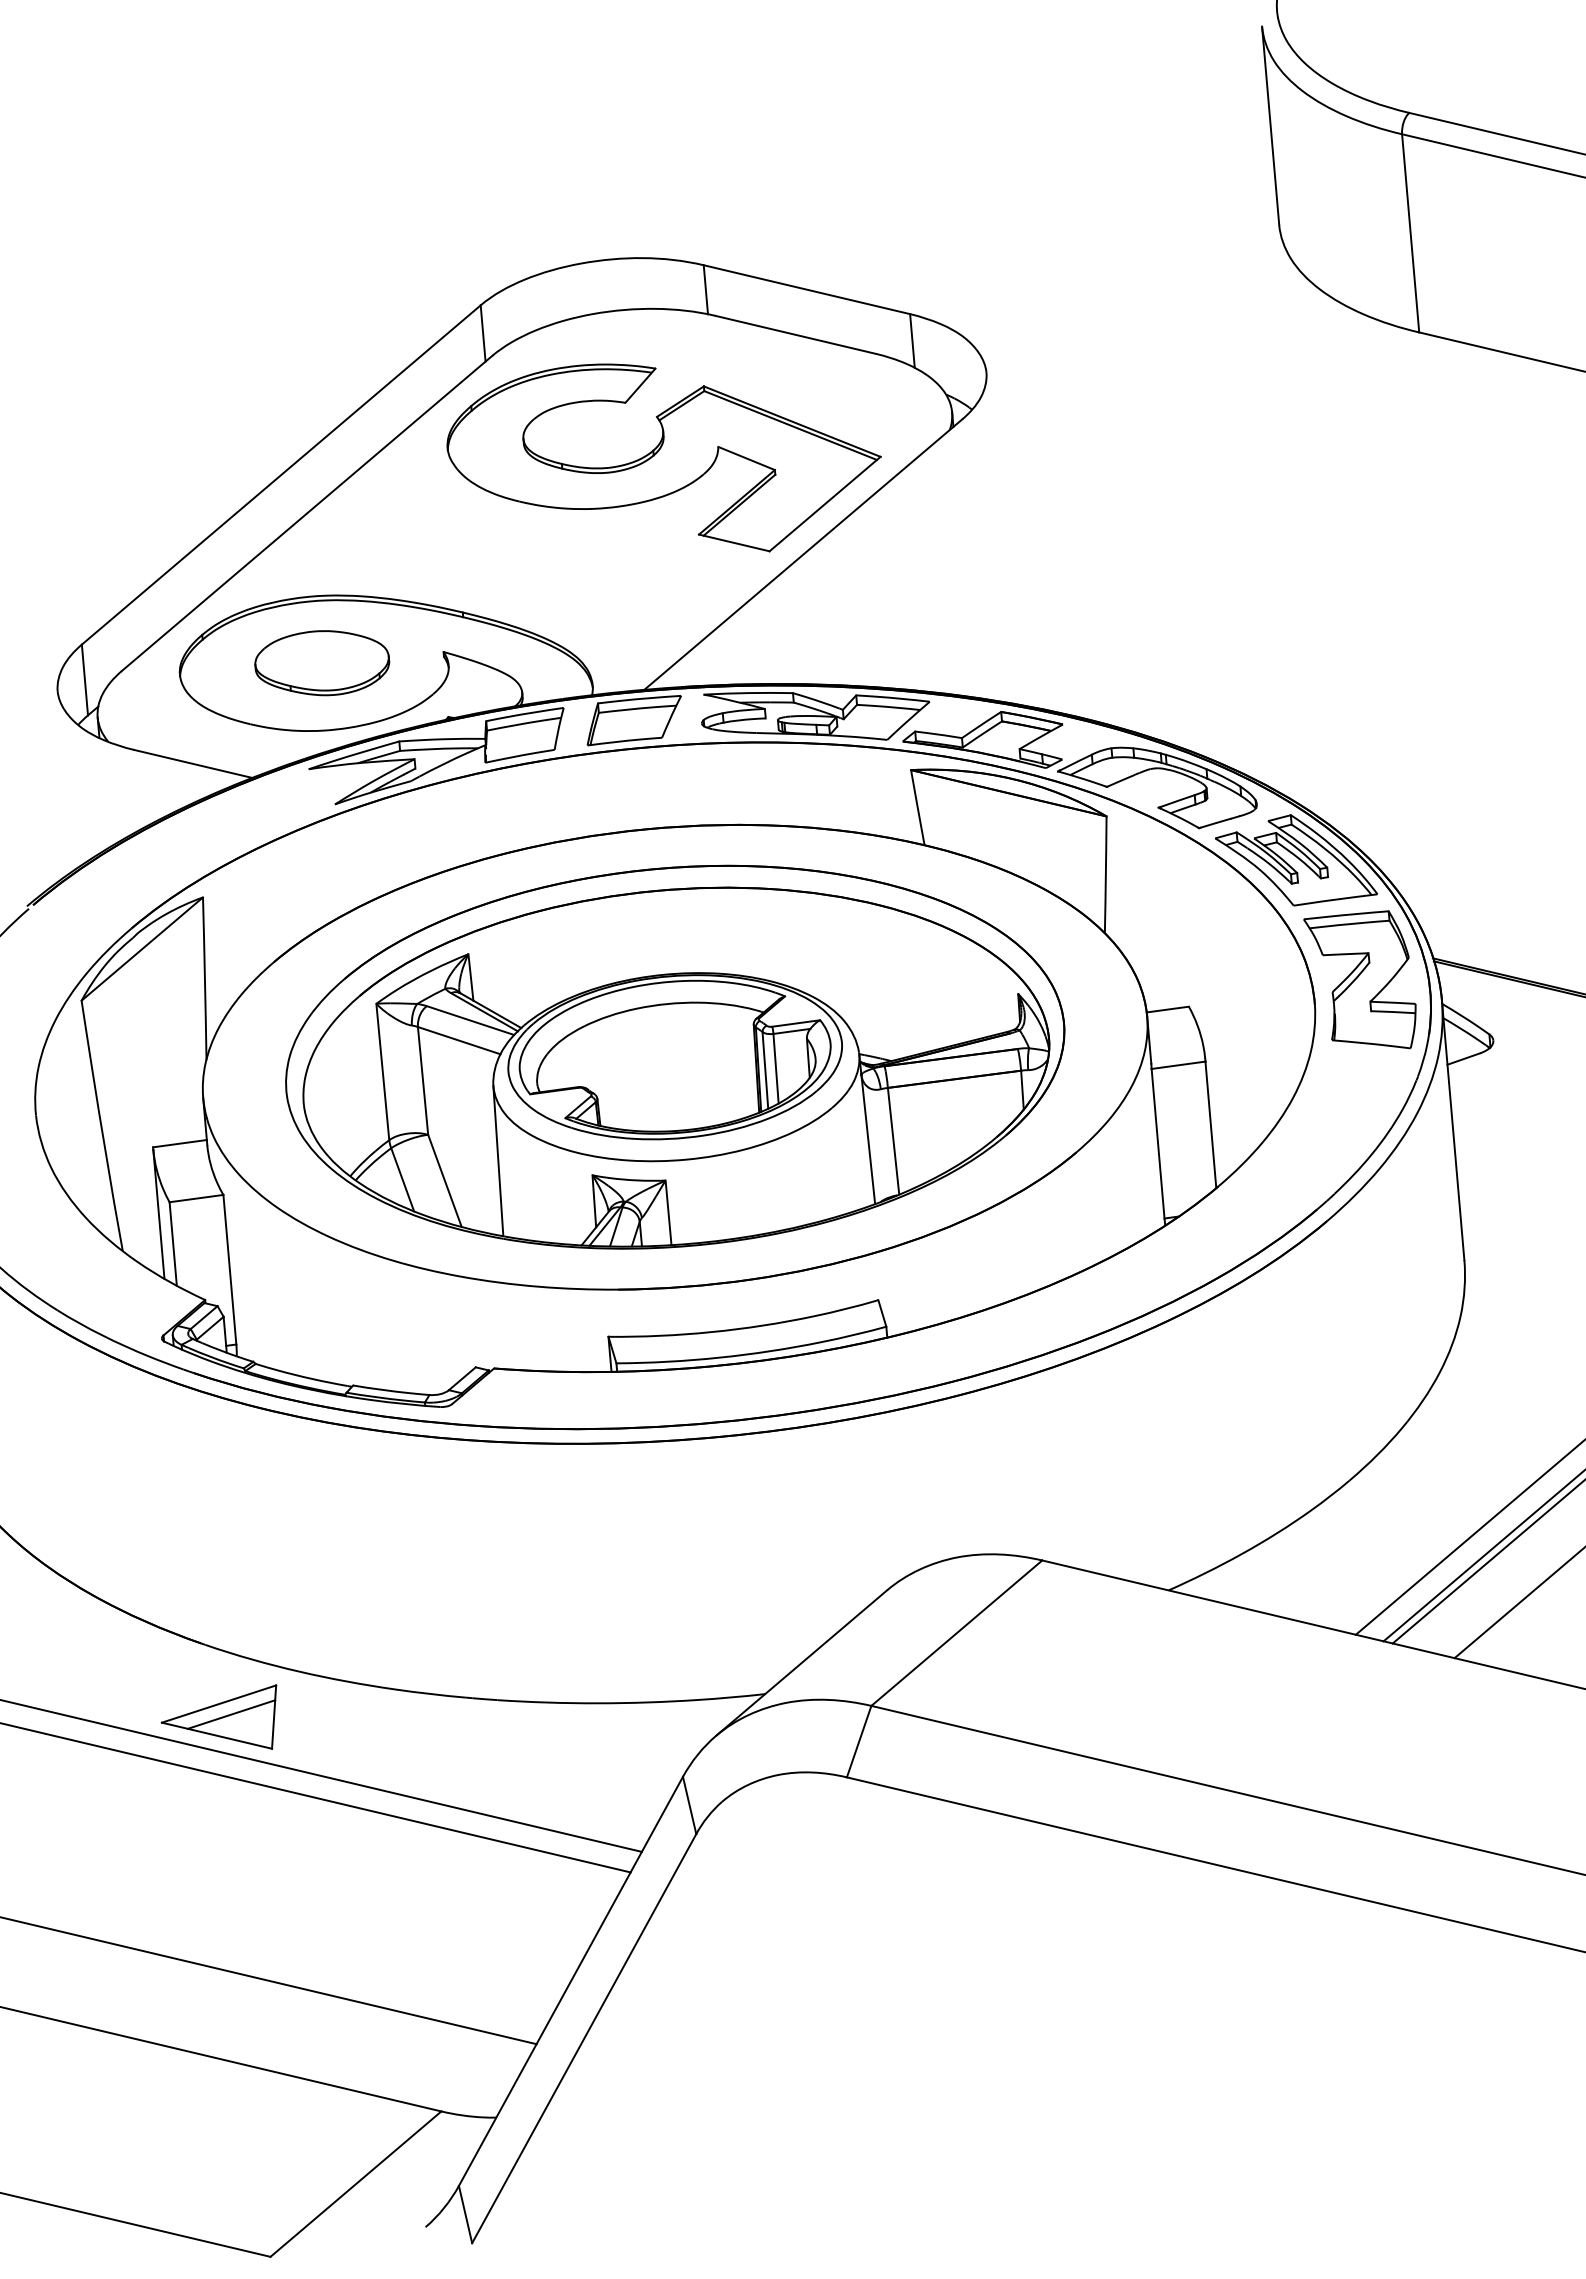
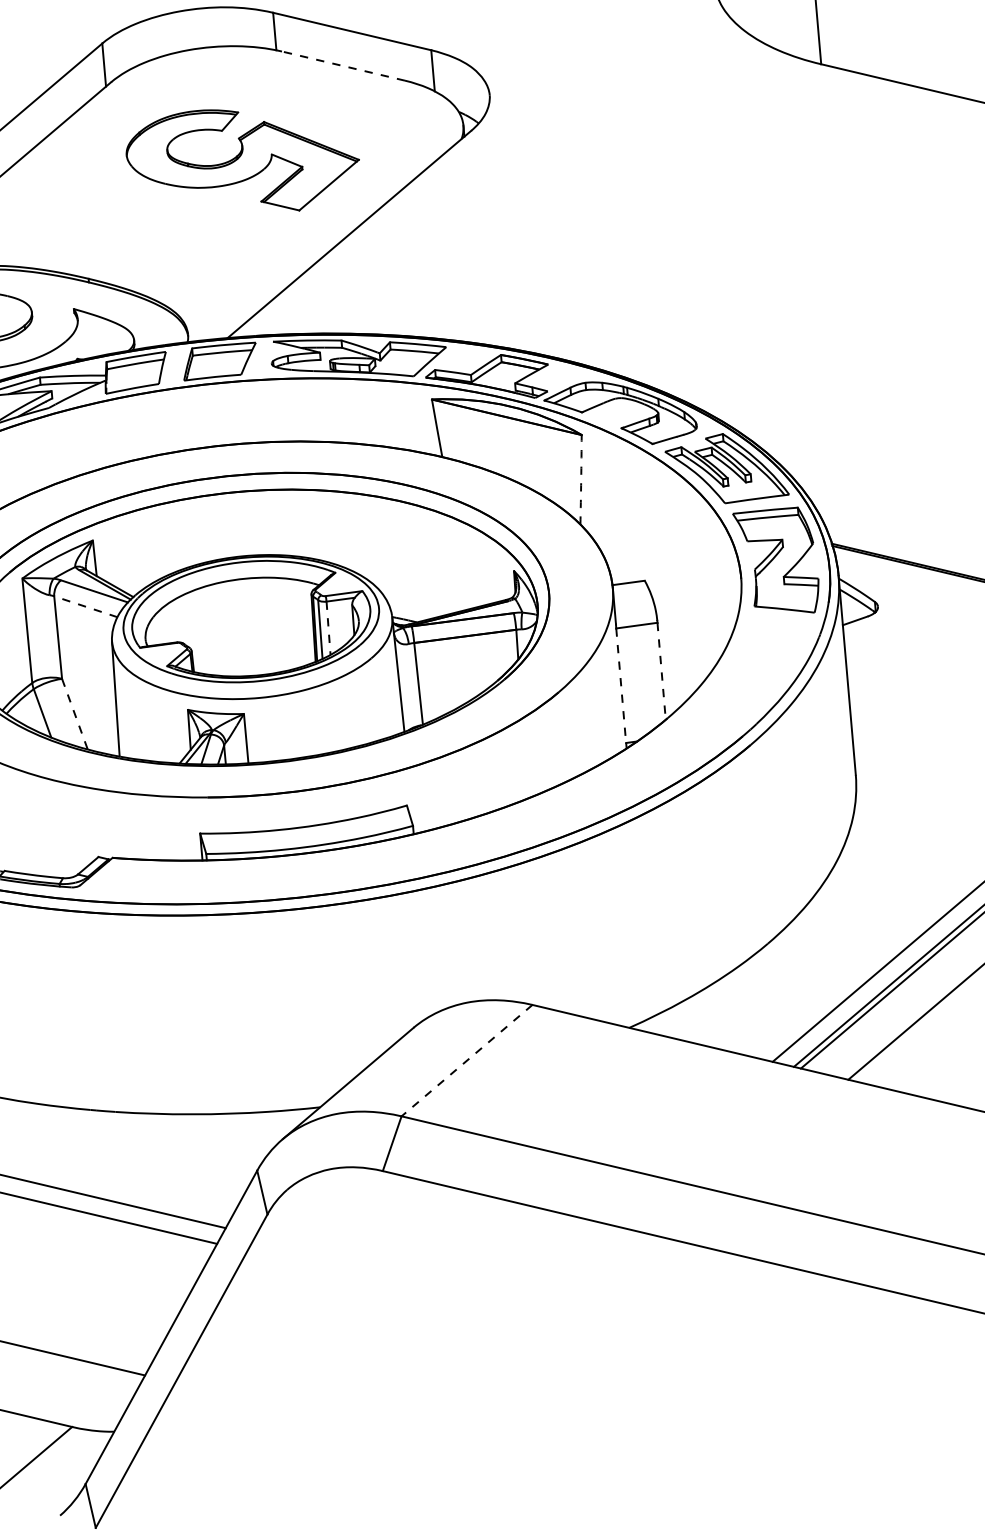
line: (795, 334) -> (343, 65), solid -> dashed
part: (663, 457) -> (242, 160), size x0.7
arc: (1105, 874) -> (580, 479), solid -> dashed
line: (458, 1040) -> (85, 606), solid -> dashed
line: (776, 1068) -> (328, 628), solid -> dashed
line: (1210, 1125) -> (661, 671), solid -> dashed
line: (1158, 1144) -> (621, 686), solid -> dashed
line: (445, 1181) -> (75, 714), solid -> dashed
line: (956, 1633) -> (466, 1060), solid -> dashed

